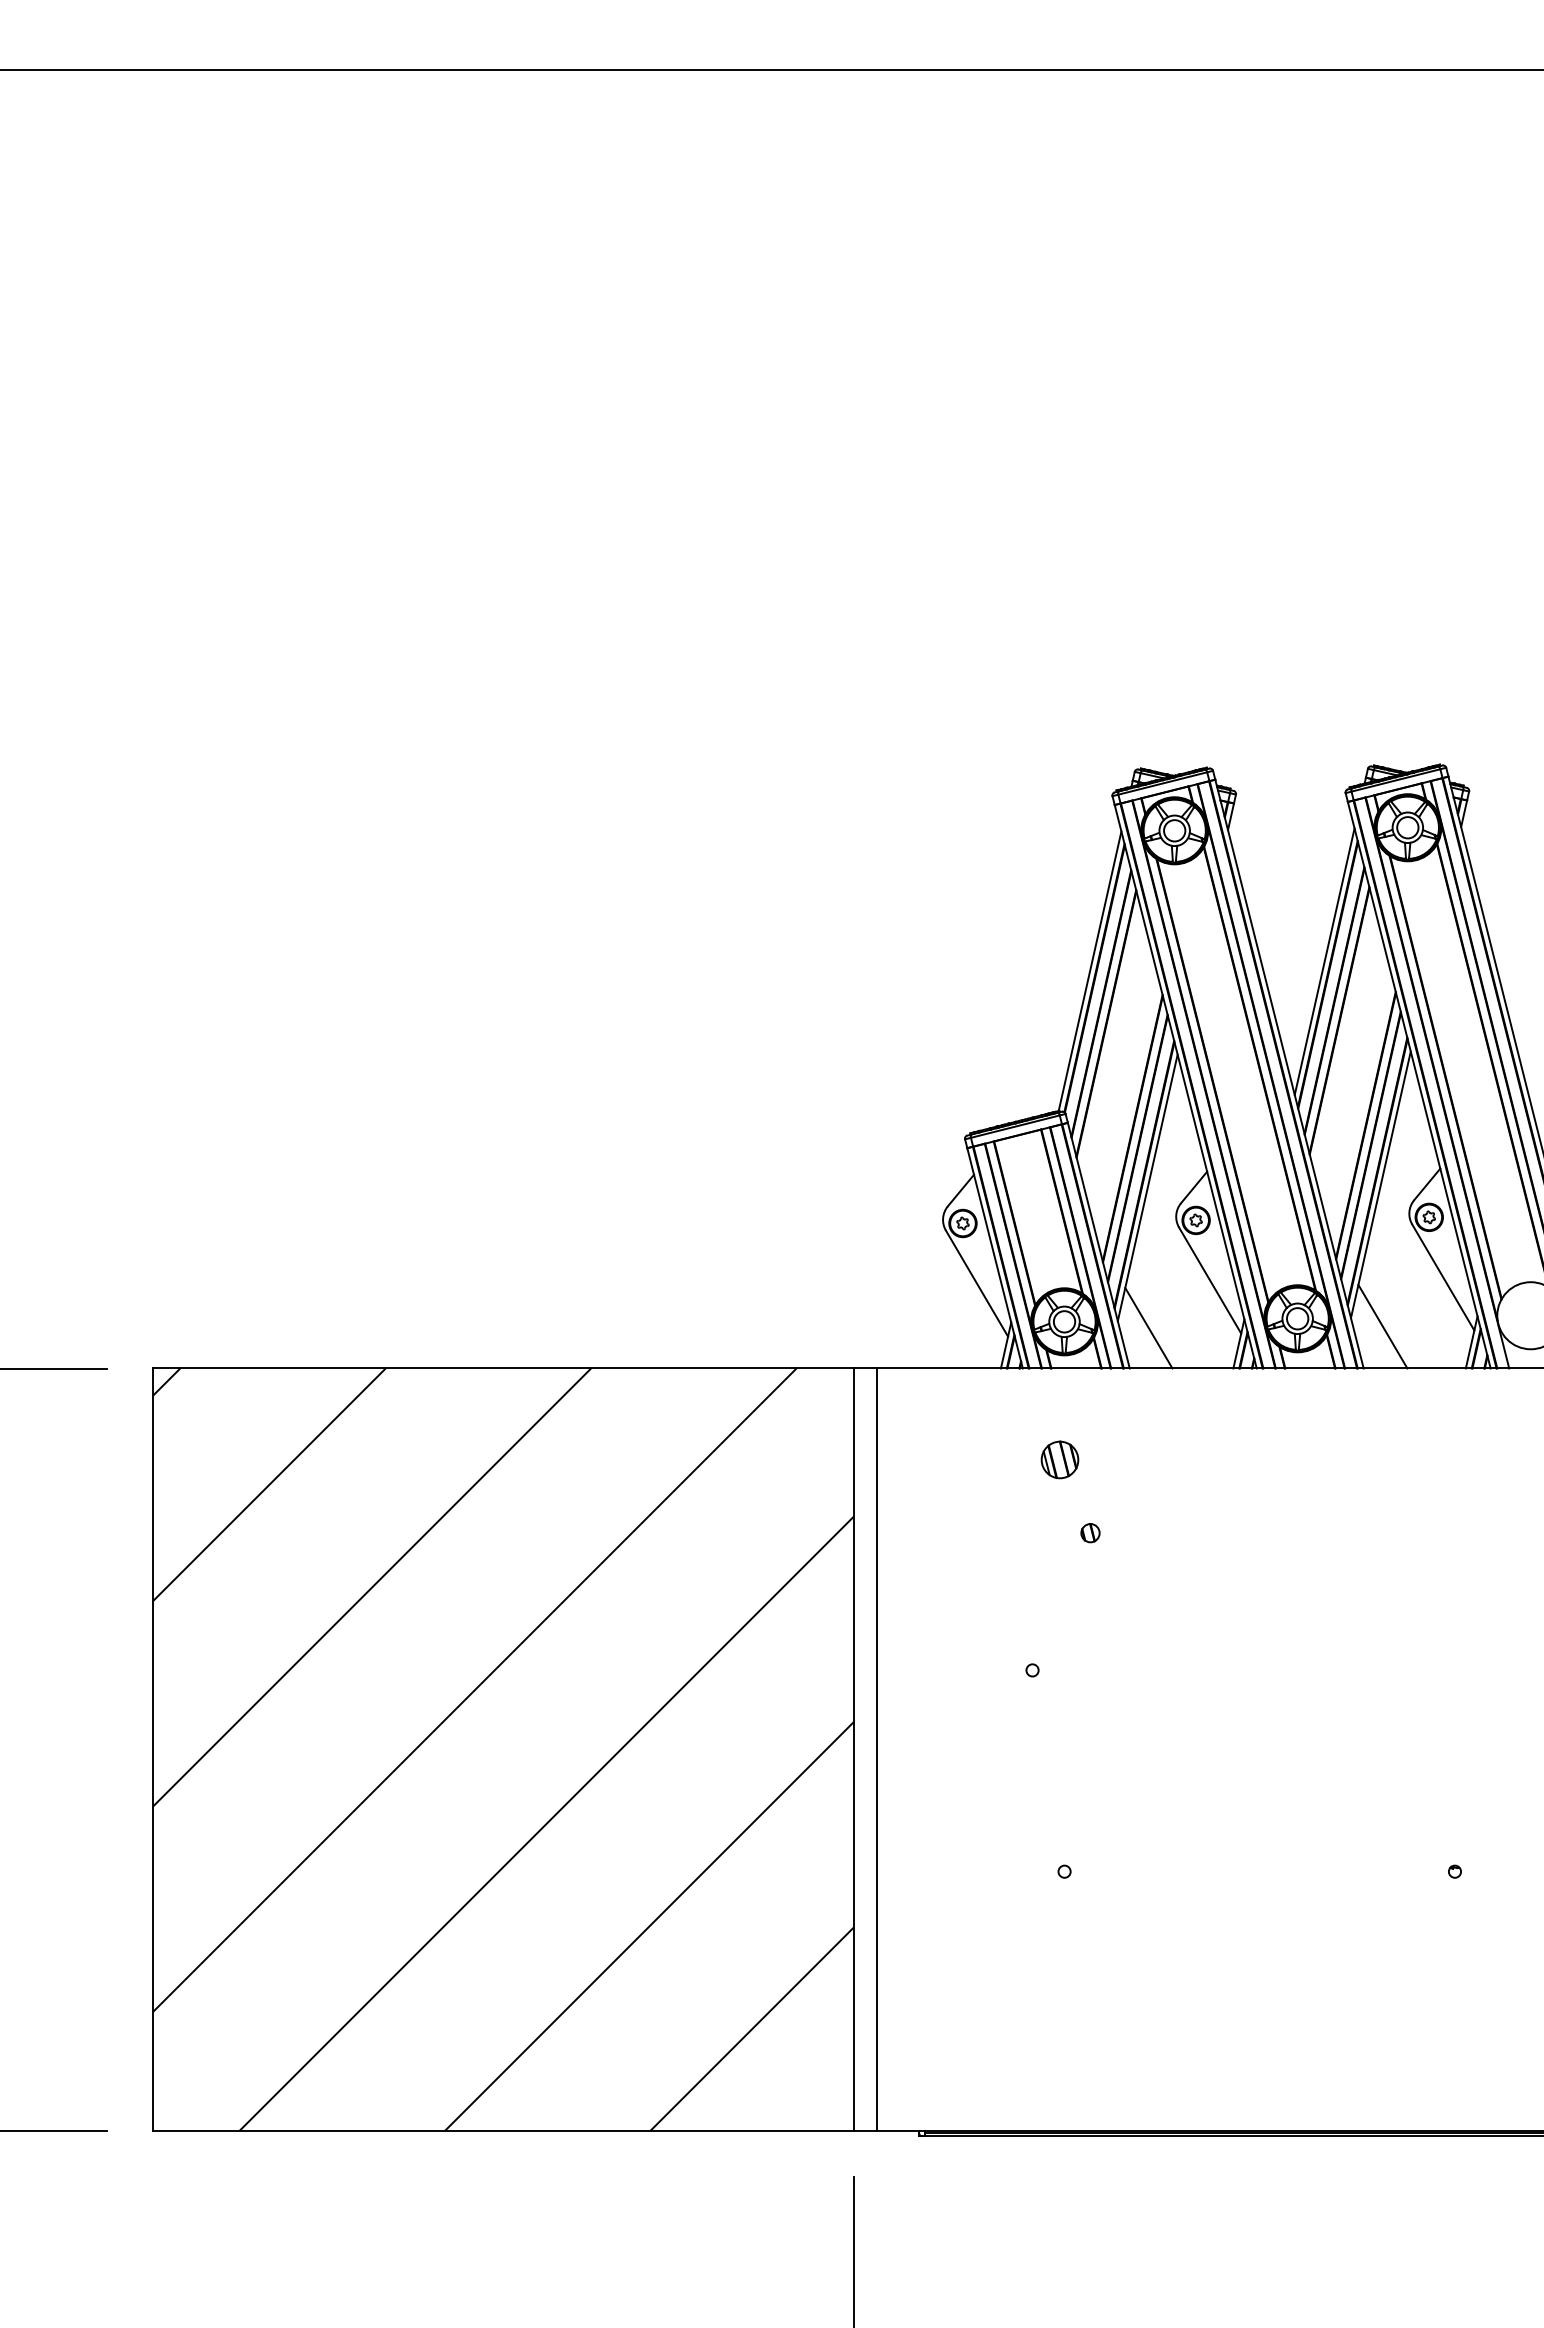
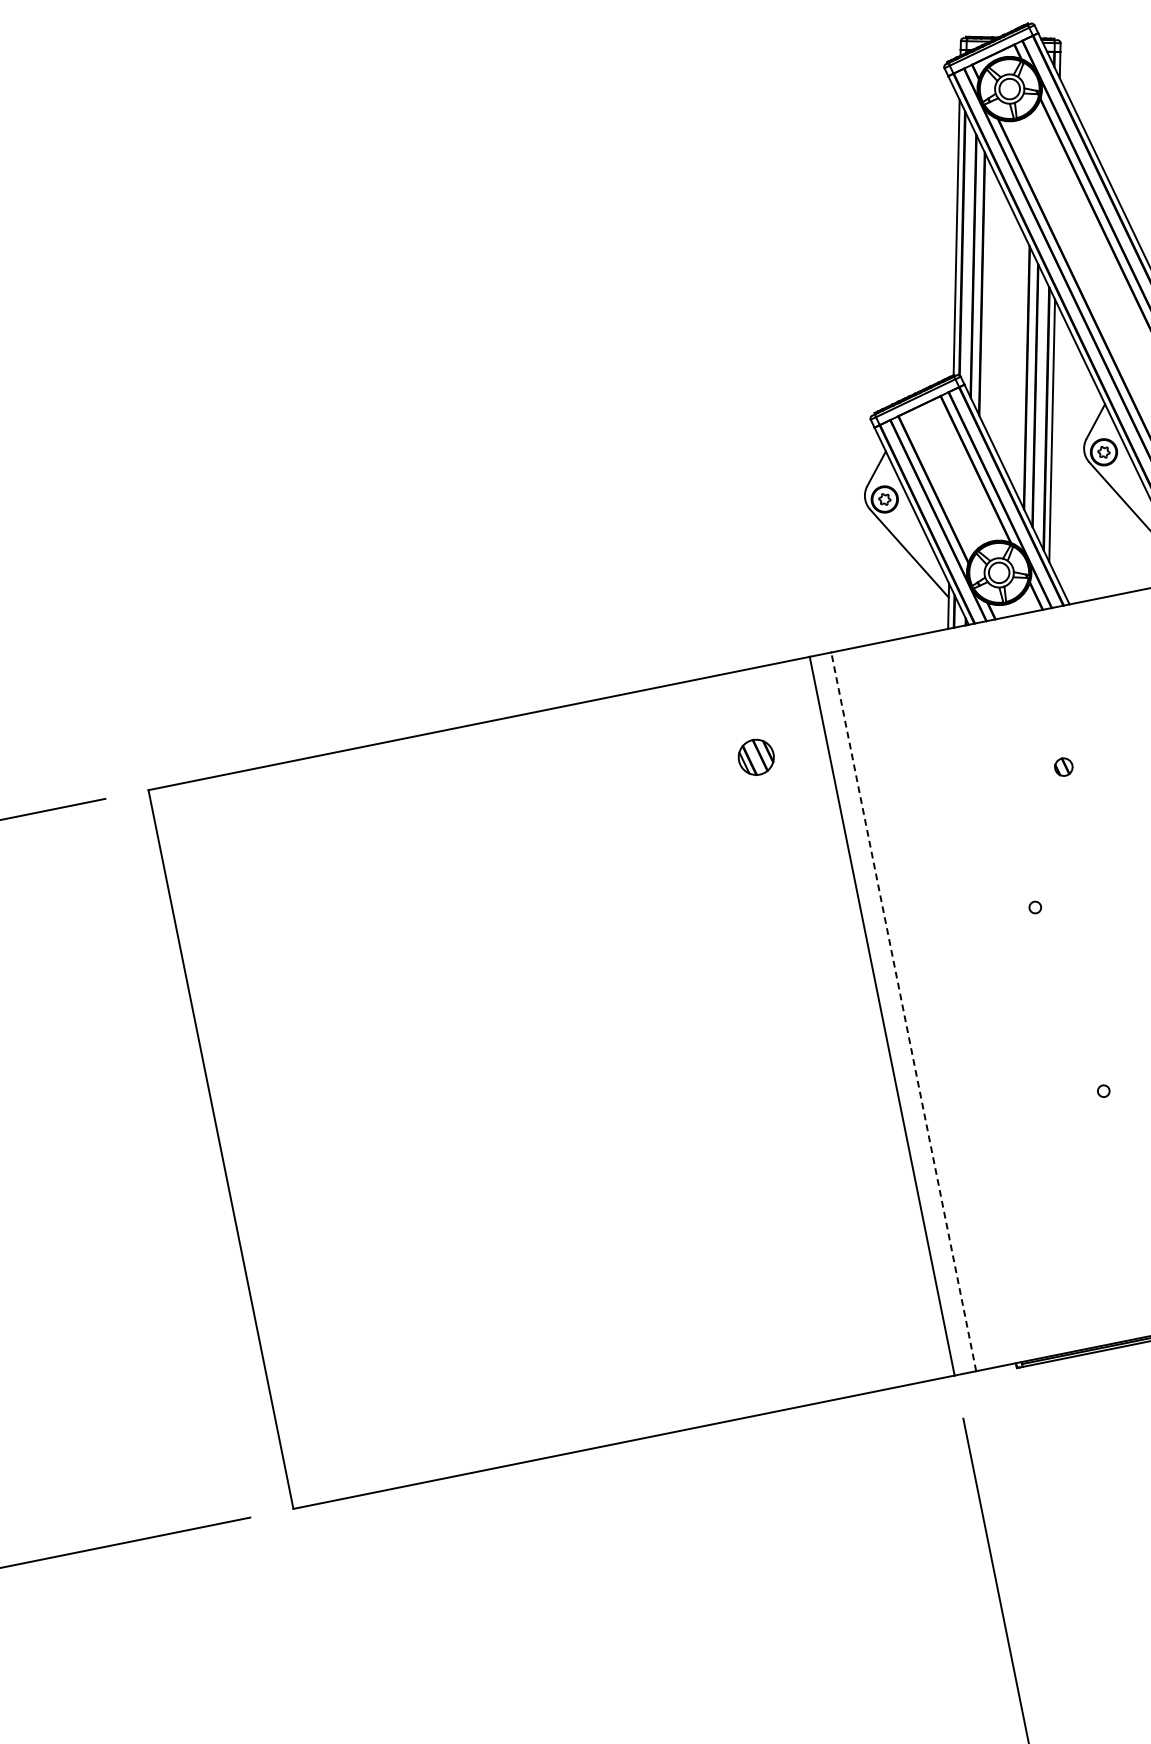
line: (1148, 1327) -> (1079, 562), removed
part: (1059, 1459) -> (755, 757), moved
hatch: (503, 1749) -> (551, 1082), removed
line: (877, 1749) -> (904, 1011), solid -> dashed

